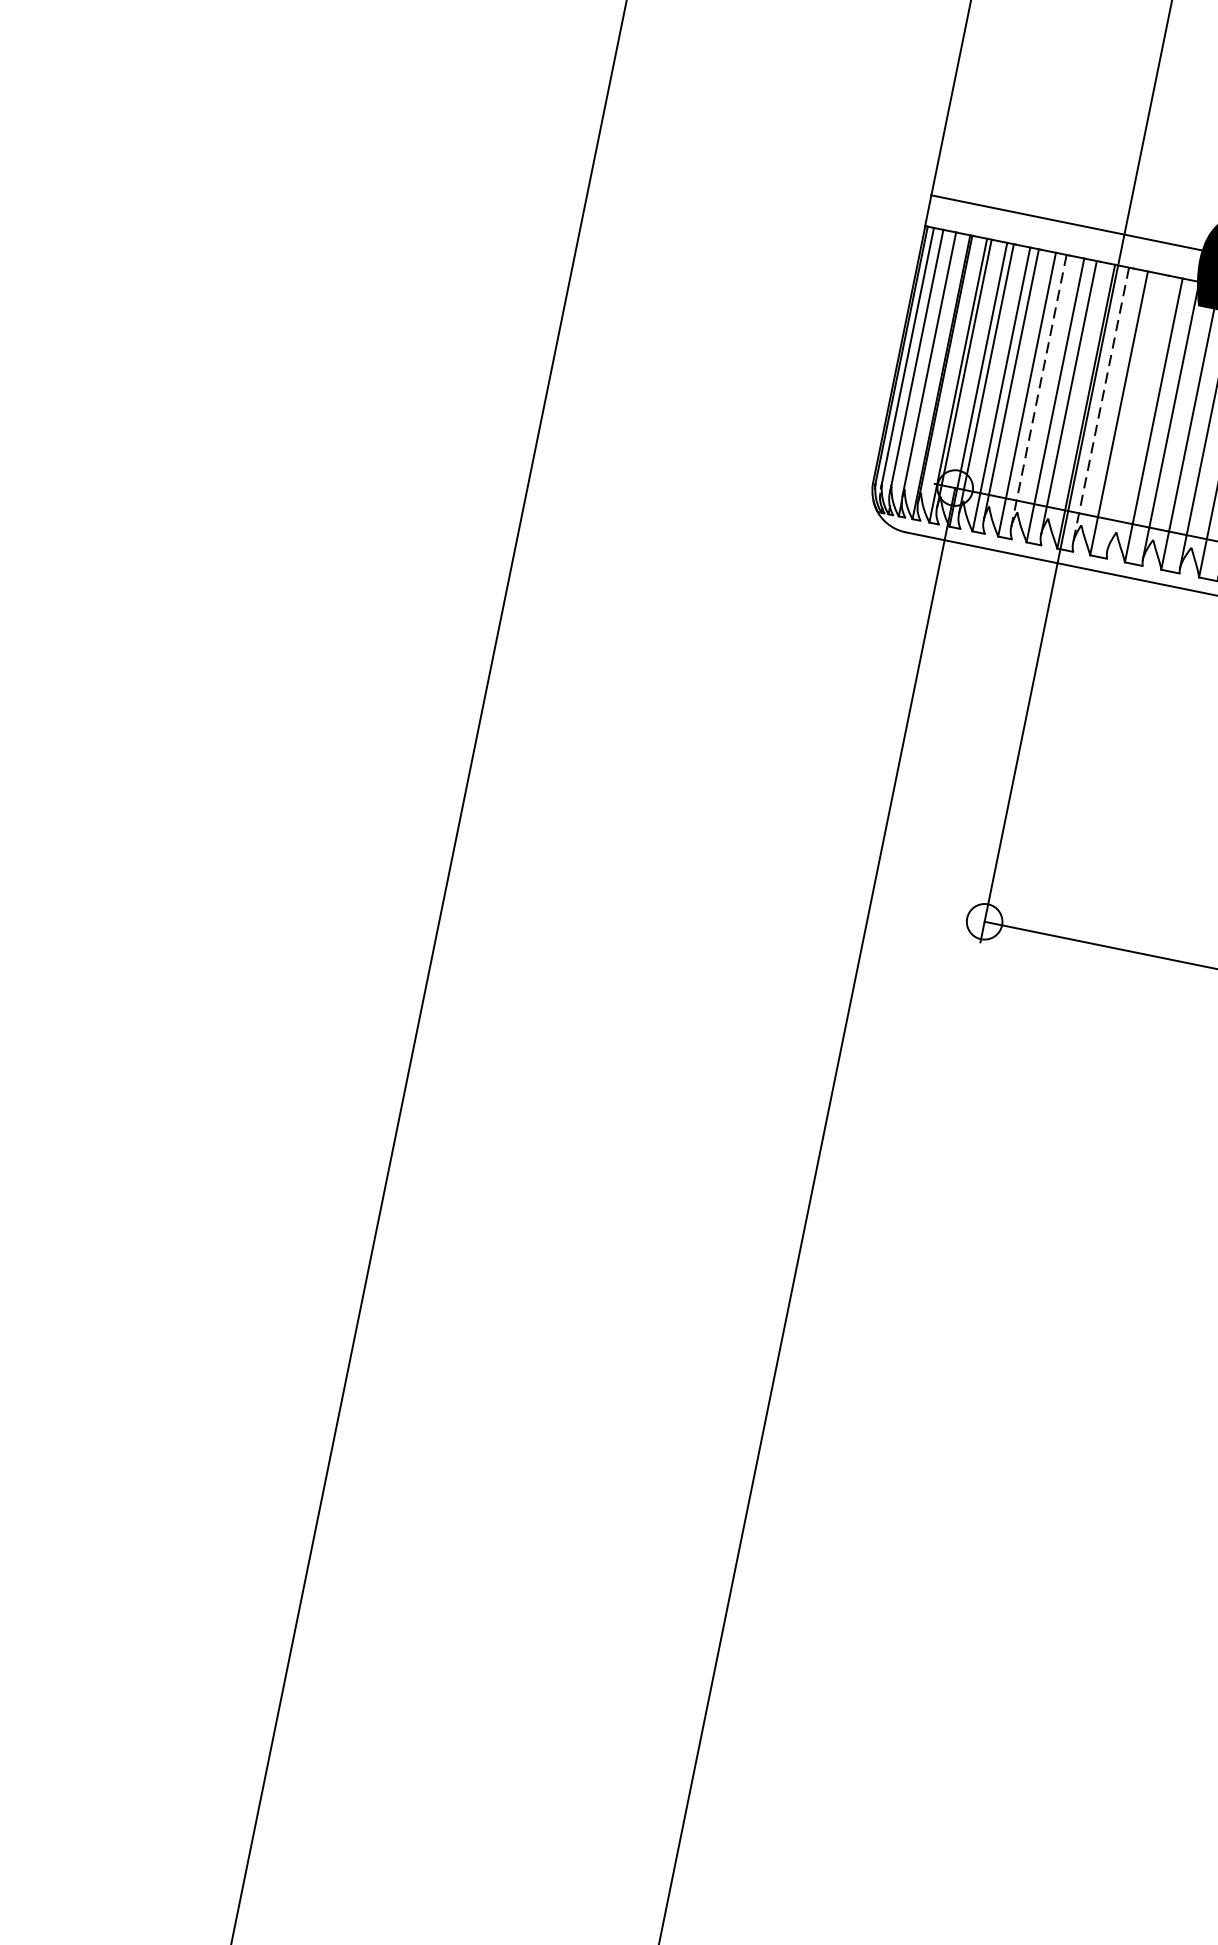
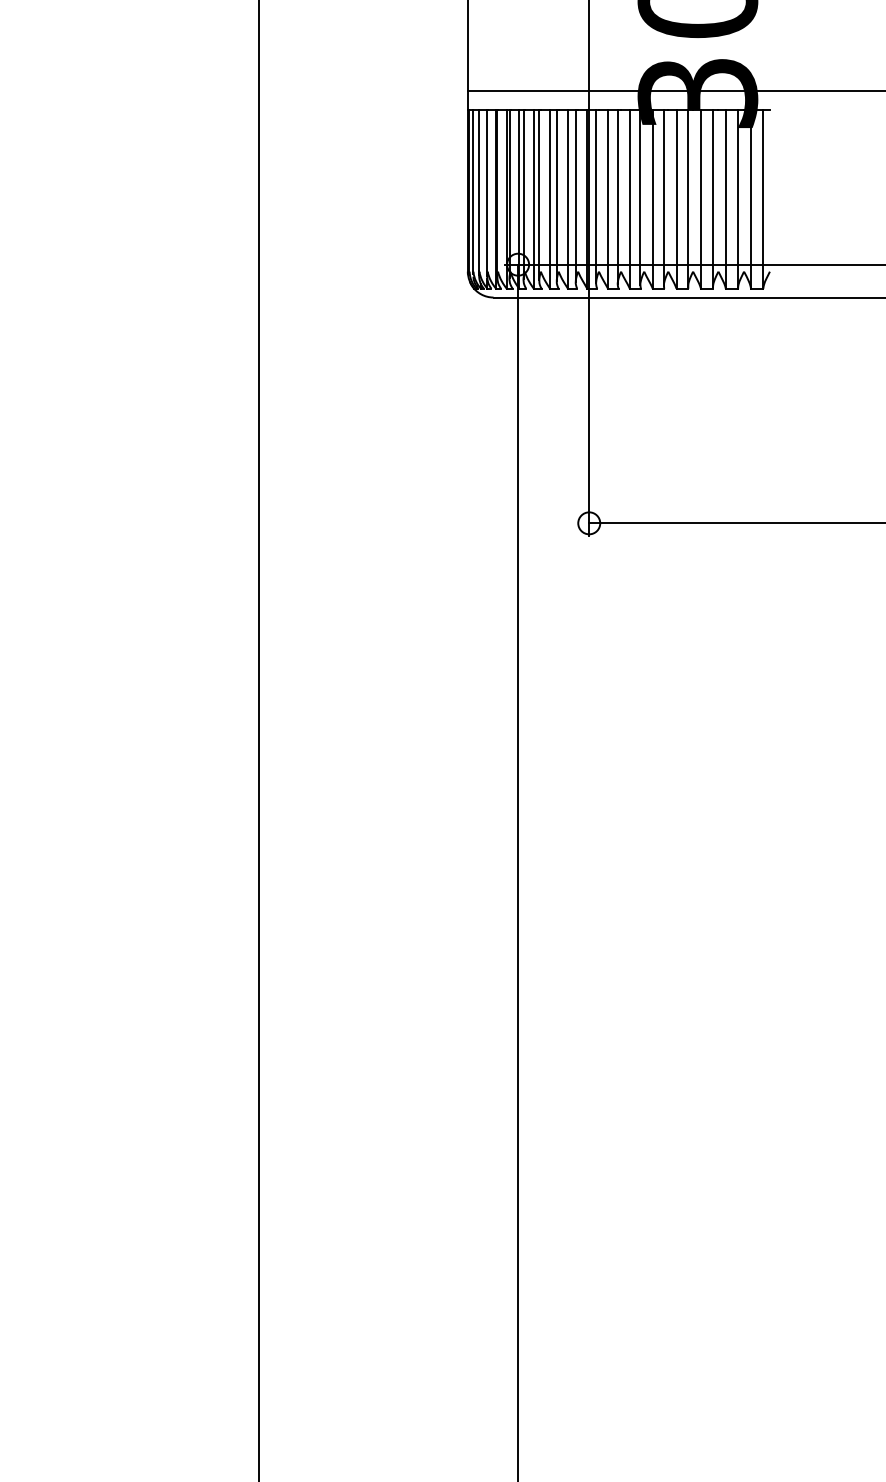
line: (1038, 390) -> (556, 195), dashed -> solid
line: (1101, 405) -> (596, 196), dashed -> solid
line: (1134, 413) -> (617, 197), added

